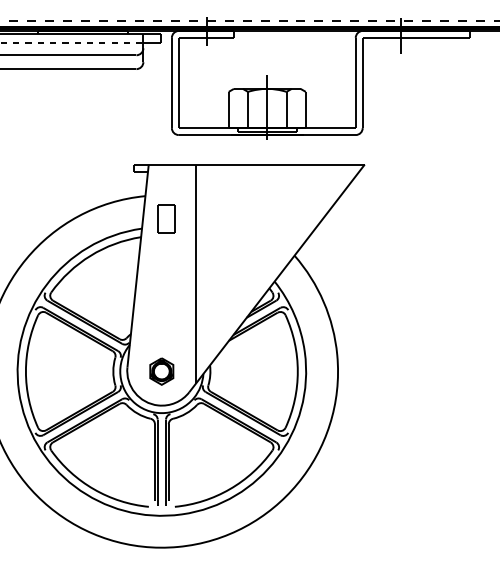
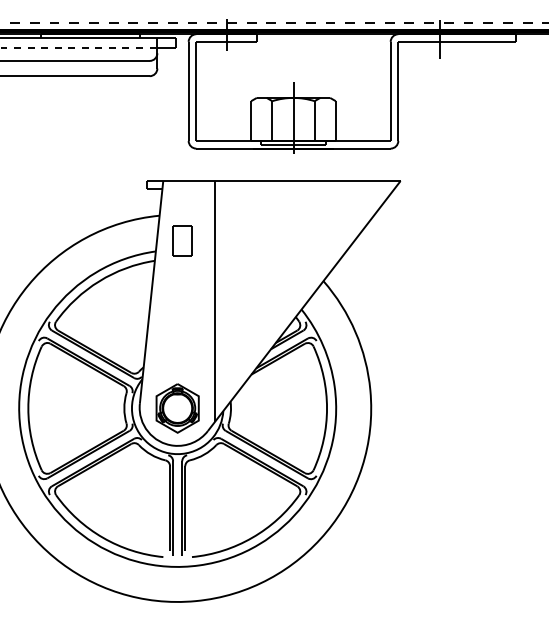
part: (161, 371) -> (177, 408), size x1.67

